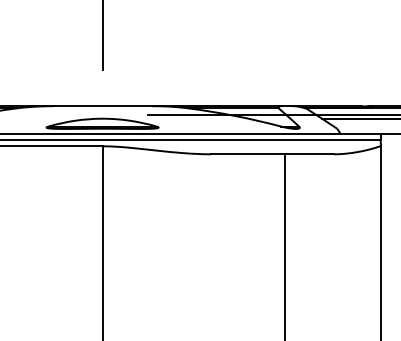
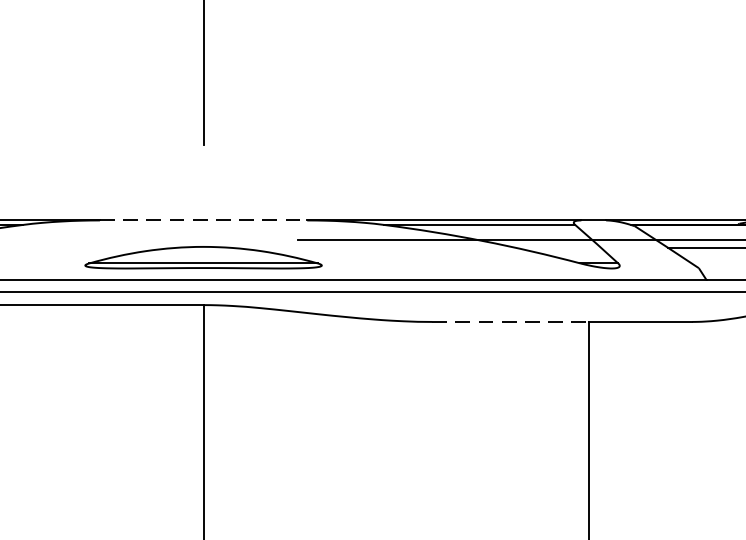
line: (103, 106) -> (205, 221), solid -> dashed
line: (248, 154) -> (511, 322), solid -> dashed

